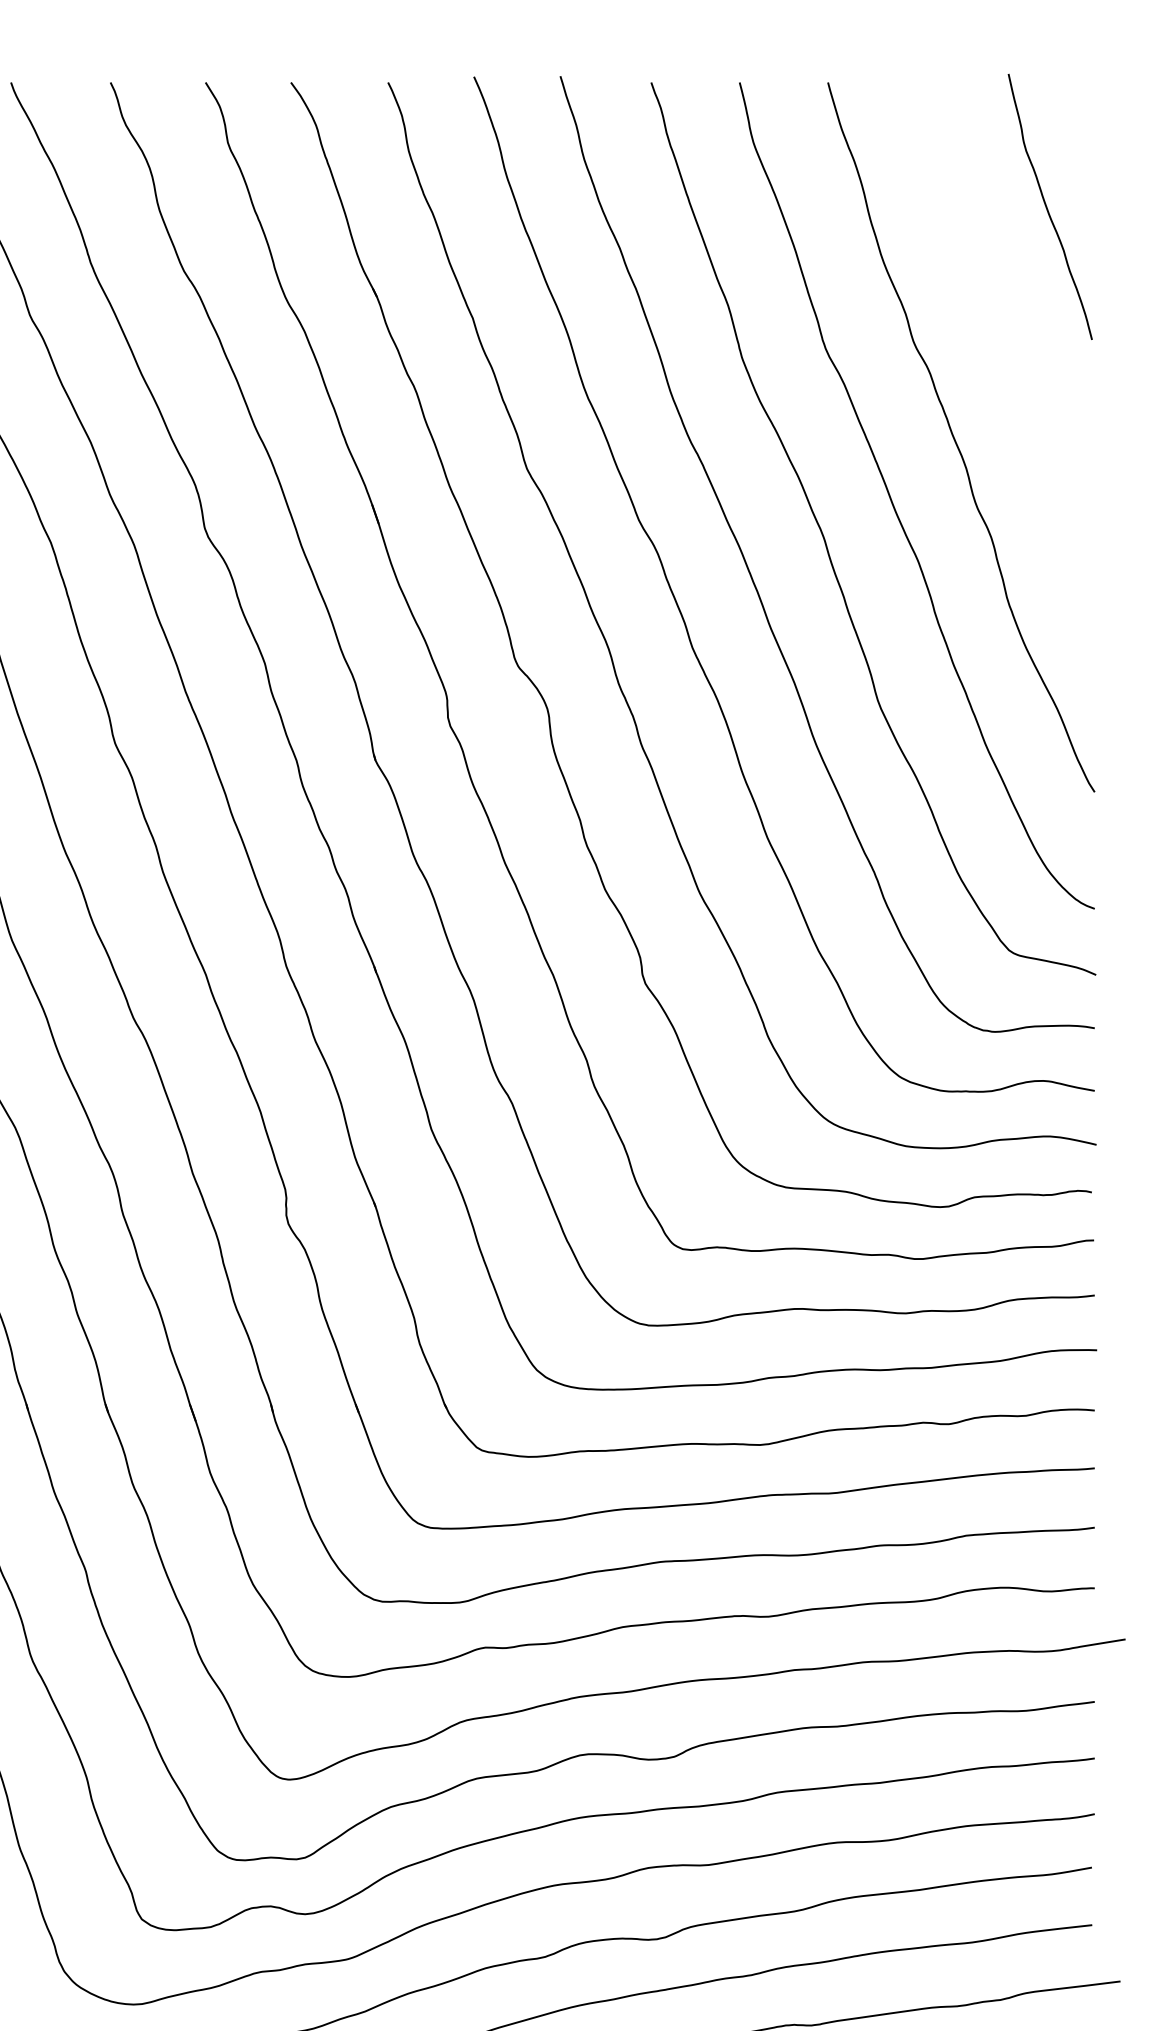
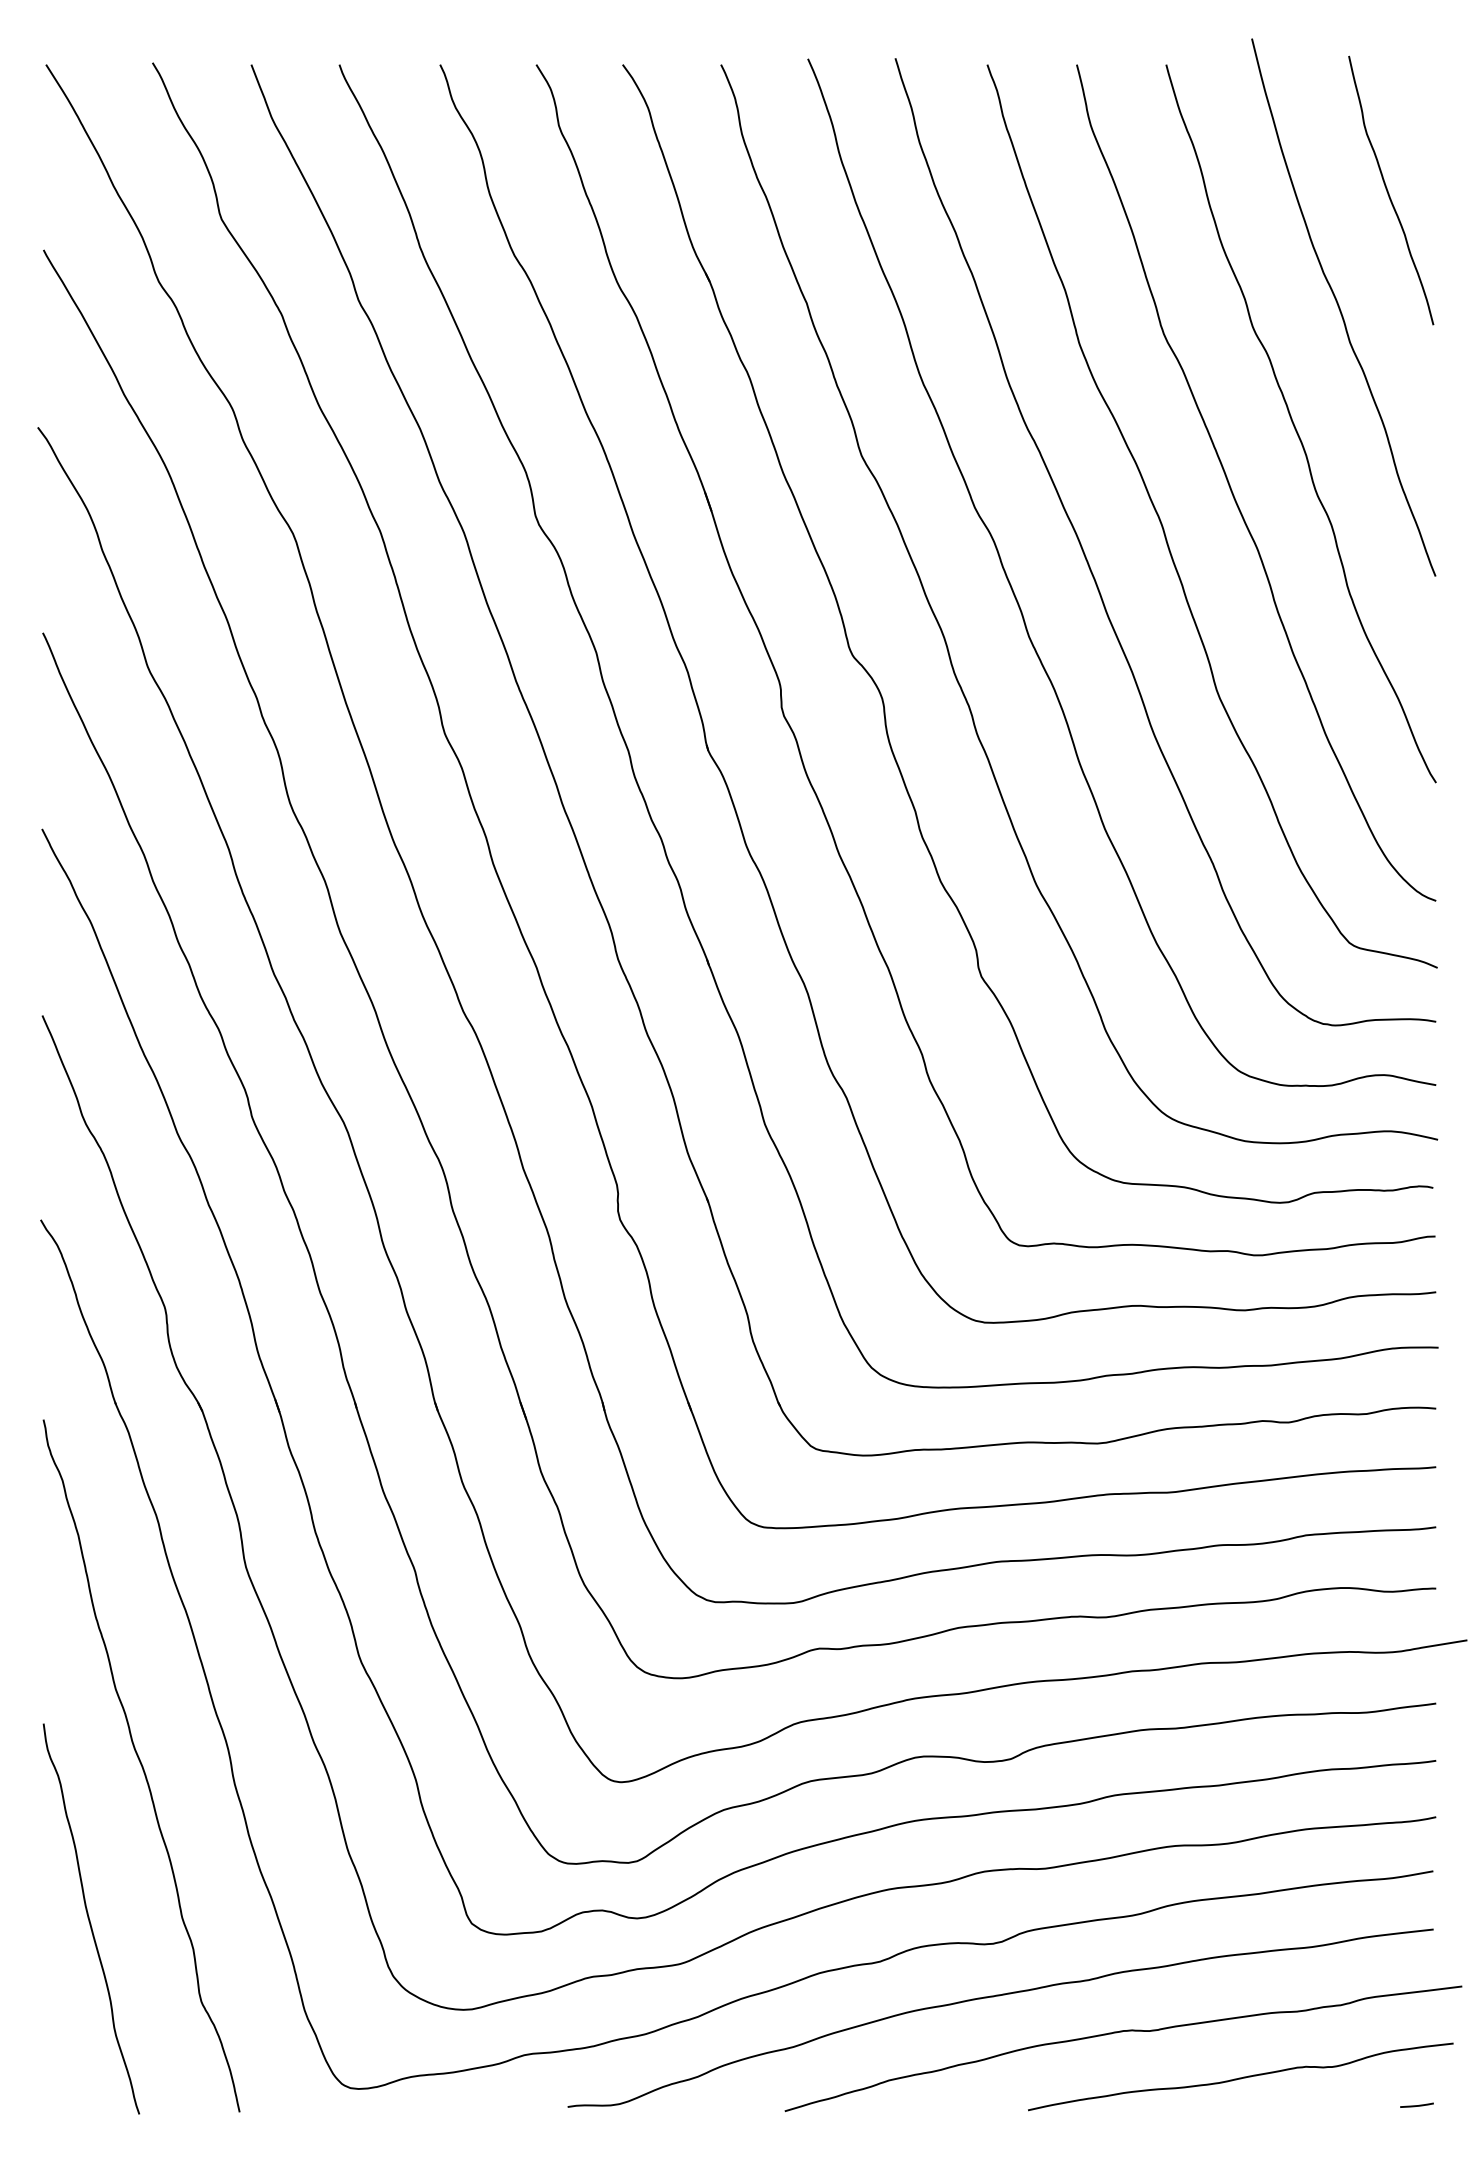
curve: (1000, 322) -> (1340, 307), added

